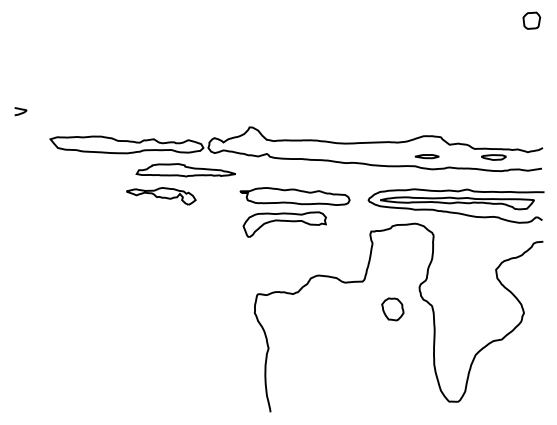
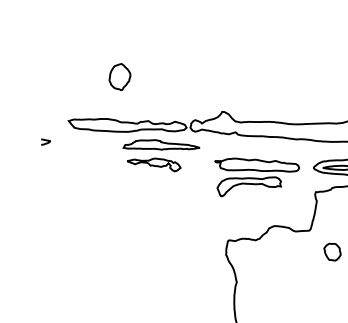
part: (116, 82) -> (119, 77), added
curve: (20, 112) -> (45, 142), moved
part: (185, 170) -> (161, 145), moved

